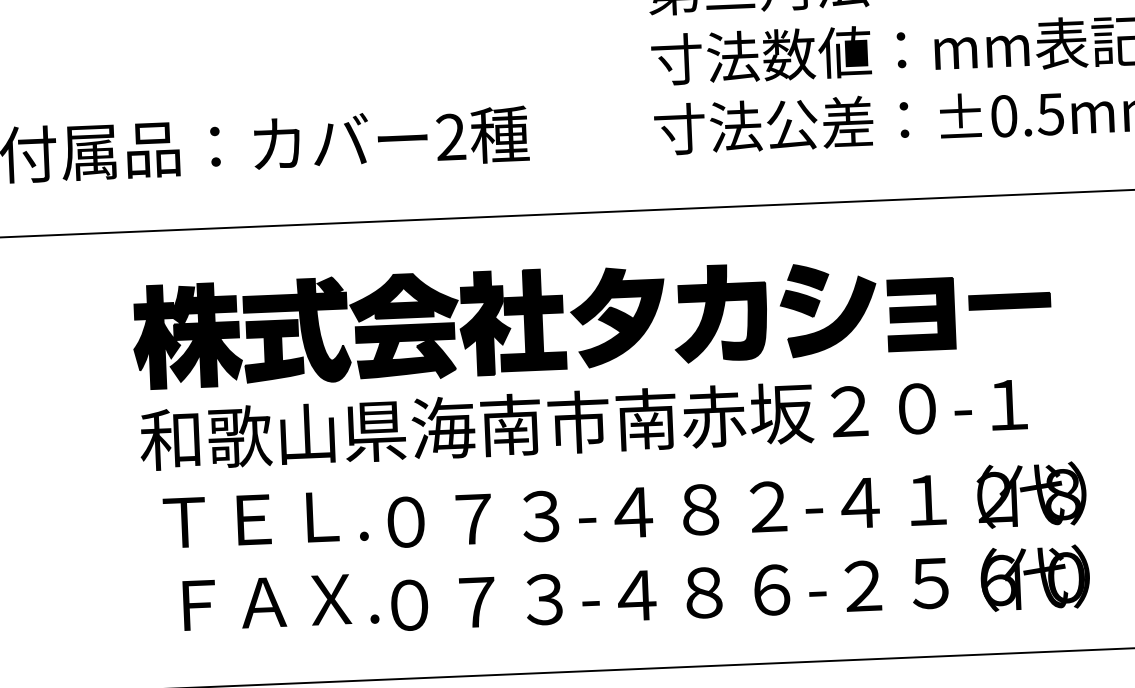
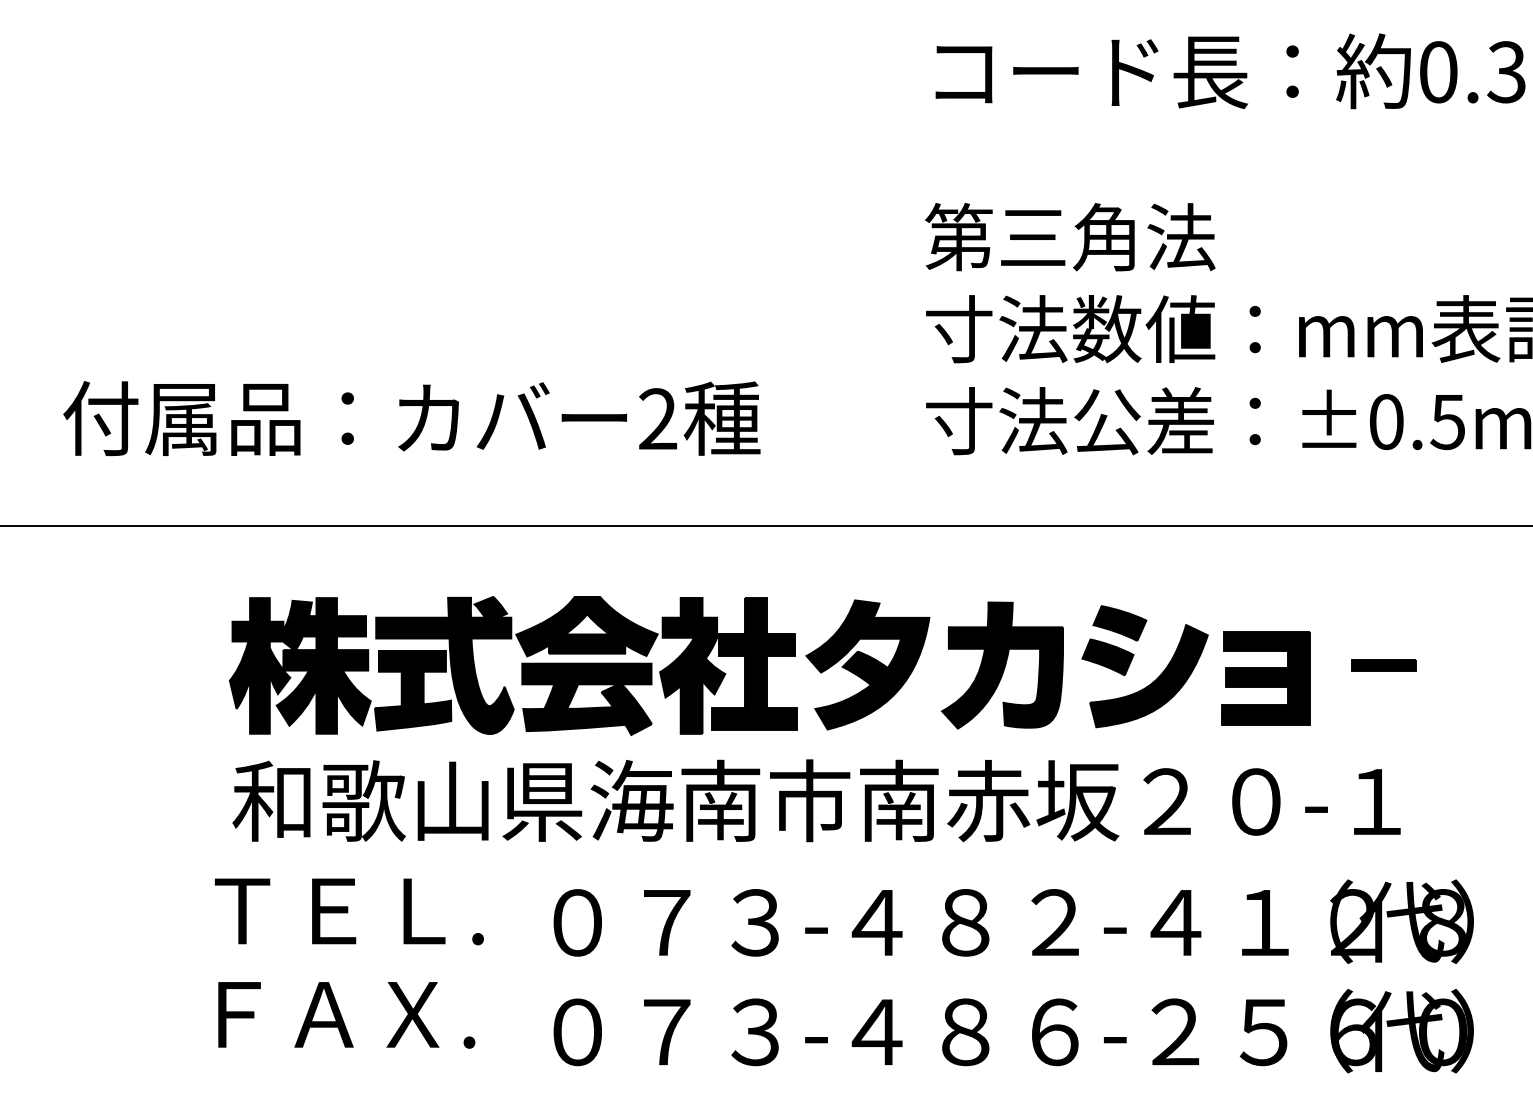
part: (1009, 301) -> (1383, 665), size x0.6
text: (265, 519) -> (349, 911), moved
text: (280, 602) -> (346, 1015), moved

